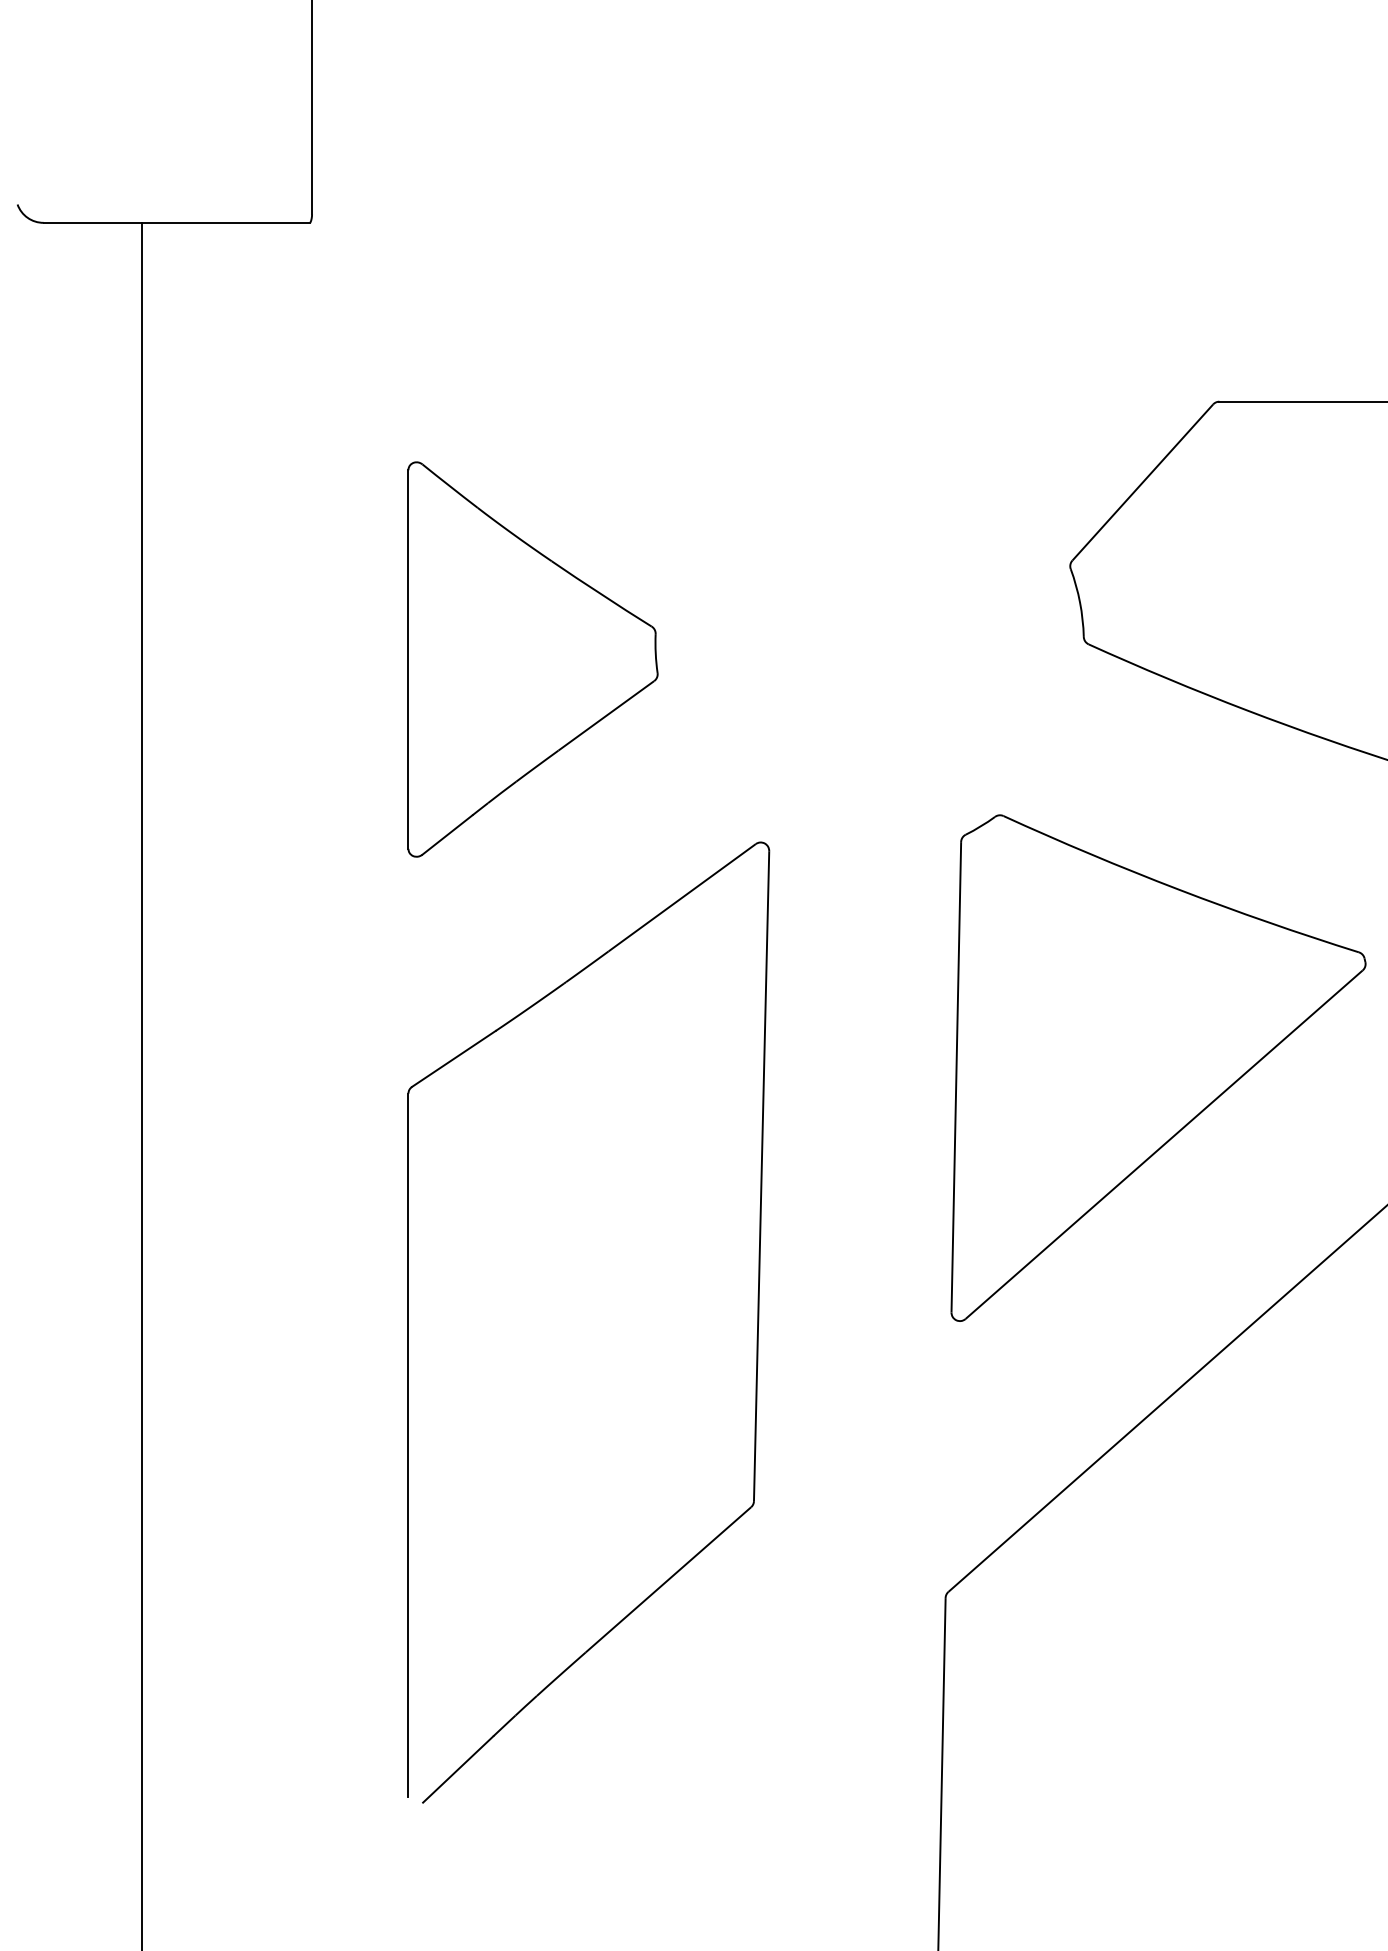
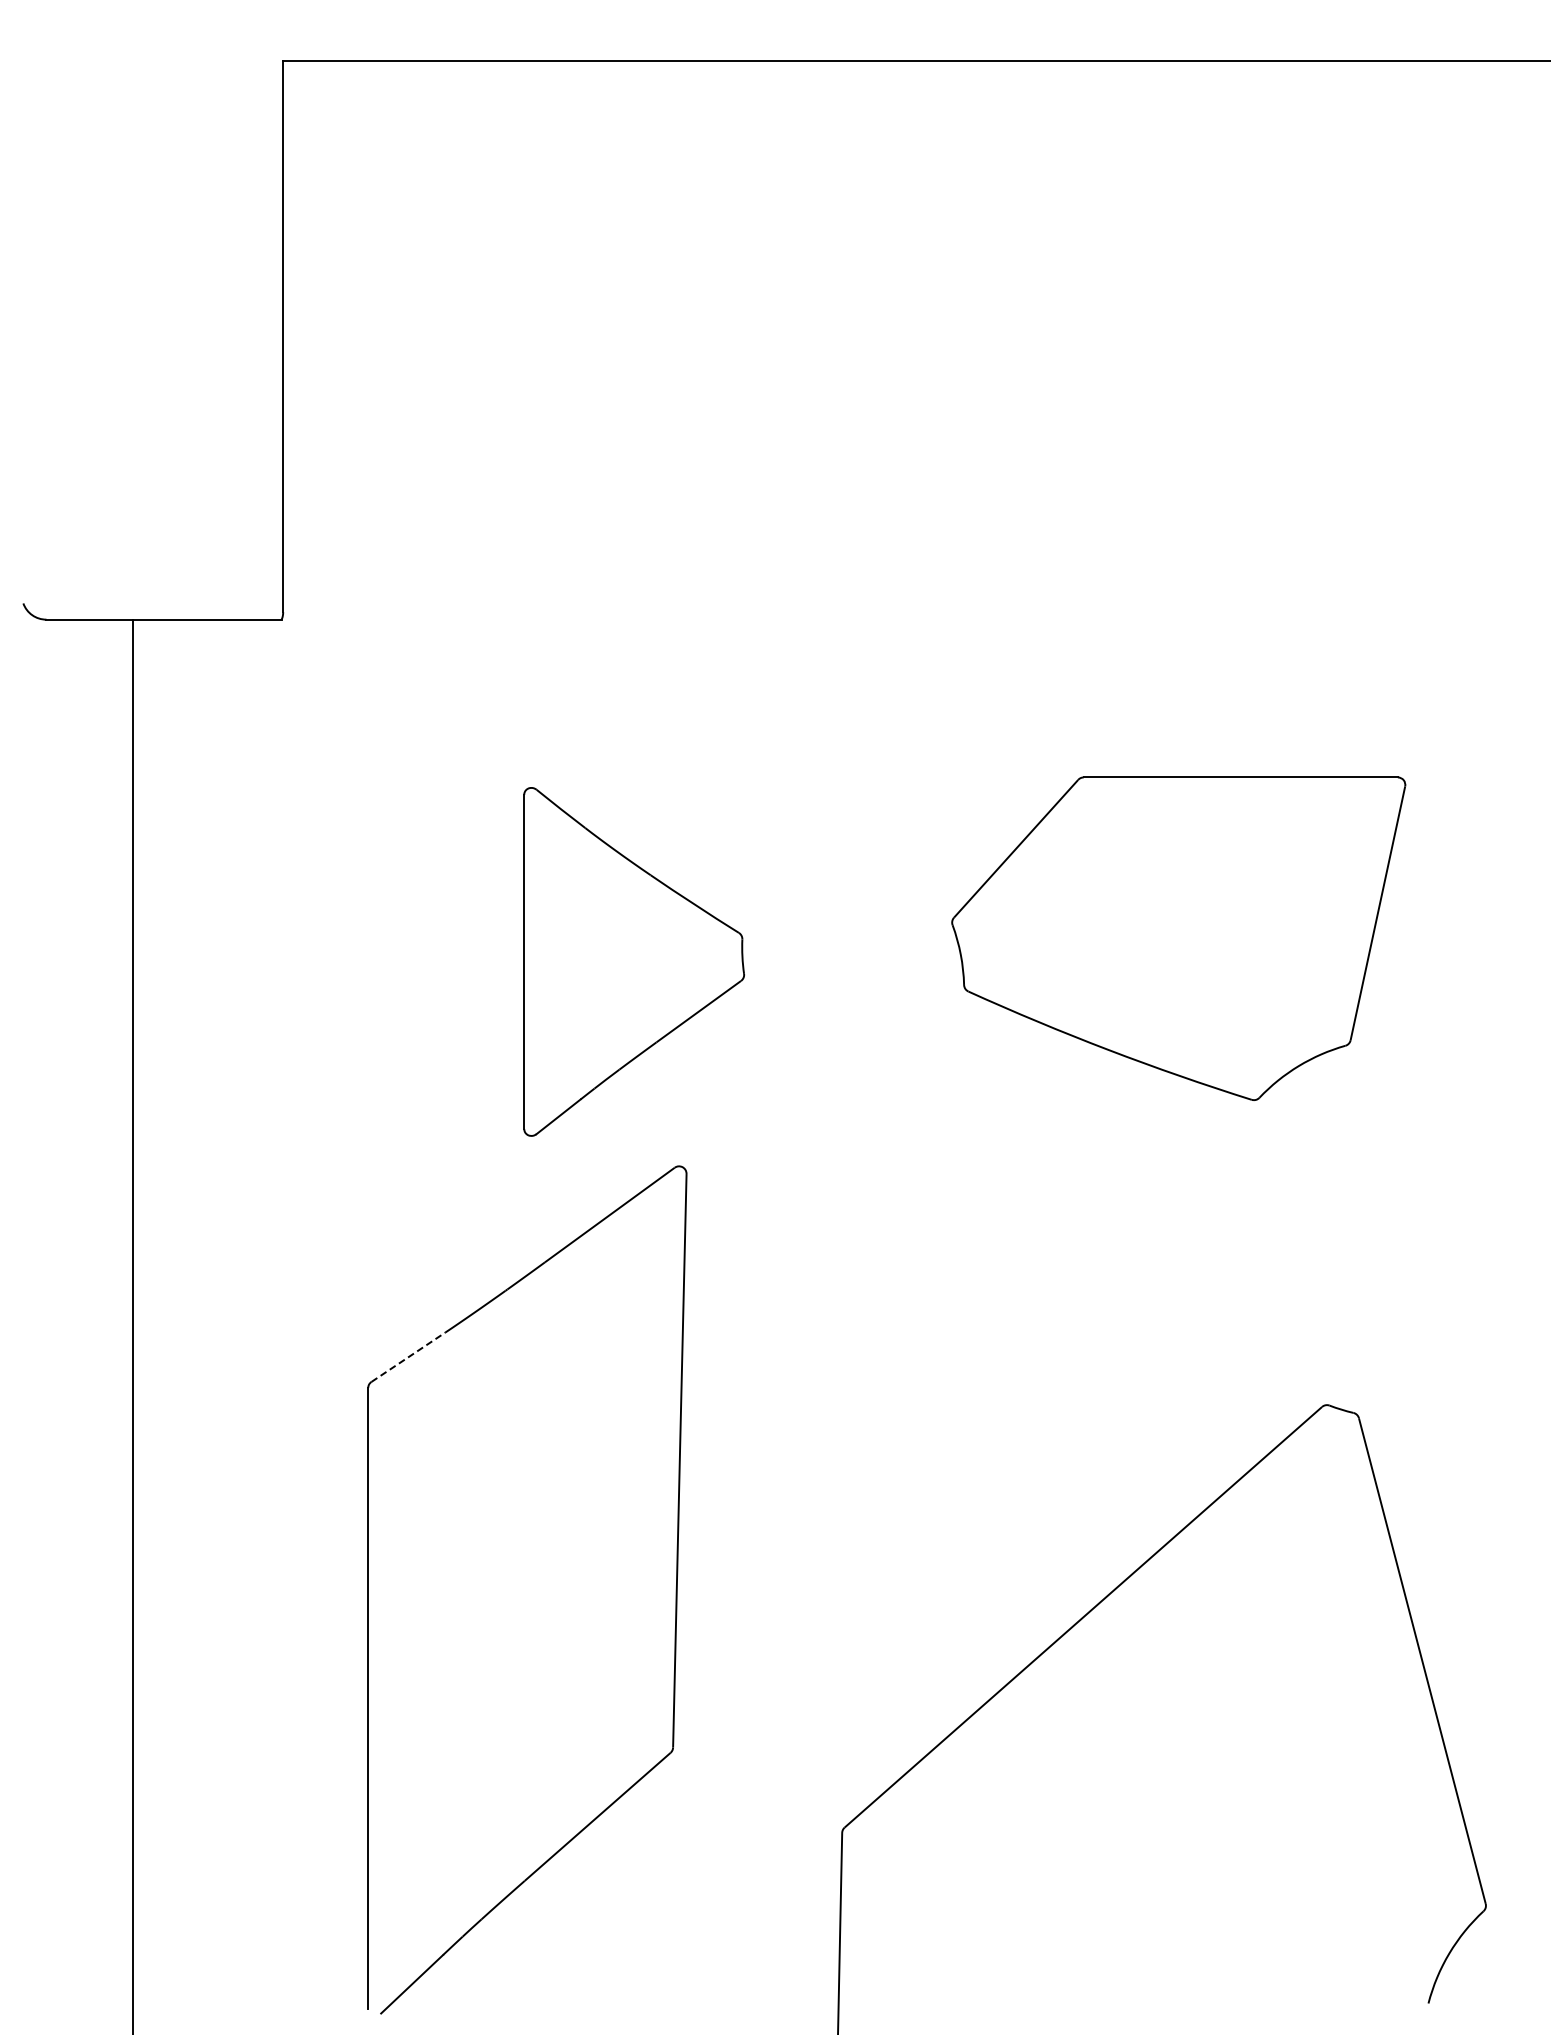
part: (532, 659) -> (633, 961), moved
line: (454, 1059) -> (408, 1357), solid -> dashed
part: (1157, 1068) -> (1029, 1365), removed

